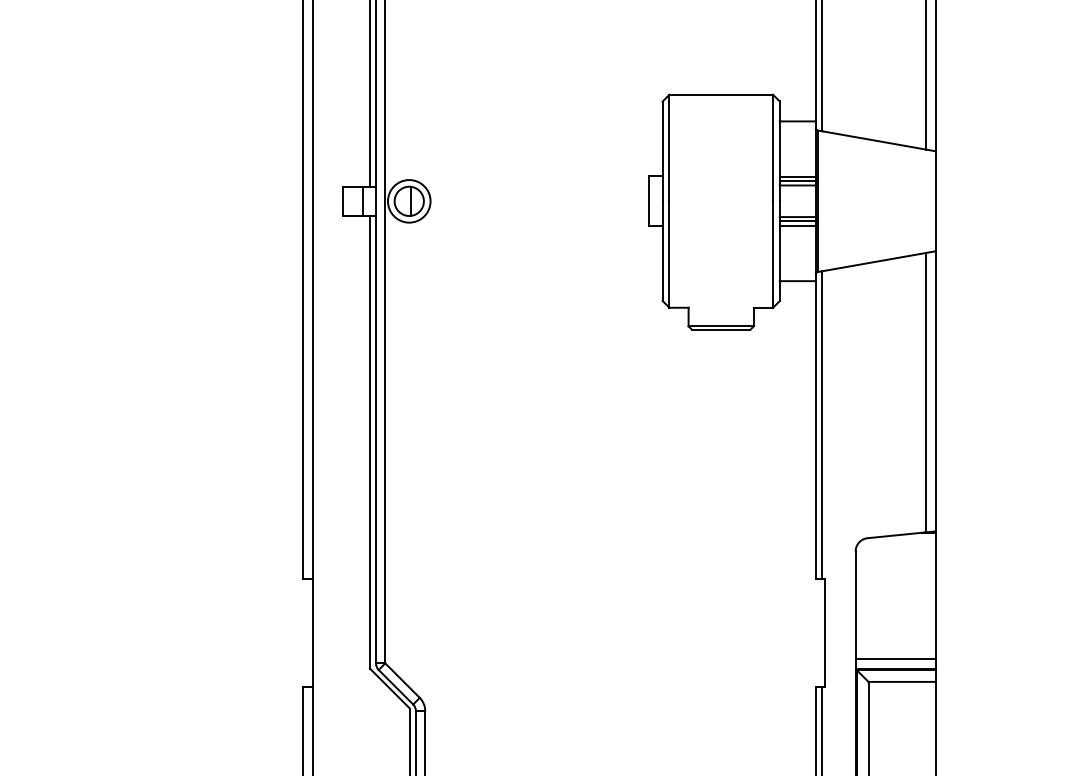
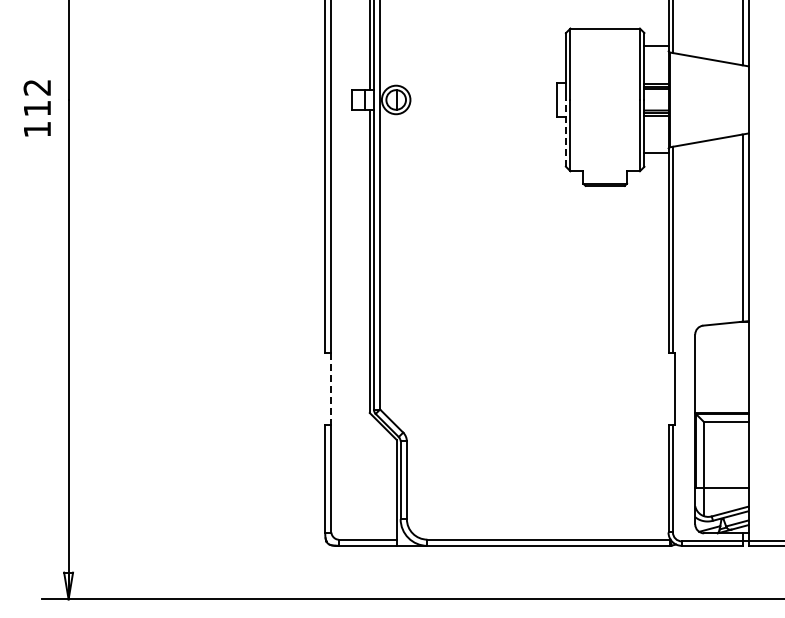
line: (661, 249) -> (565, 132), solid -> dashed
line: (312, 633) -> (331, 389), solid -> dashed
line: (894, 658) -> (721, 406), removed

